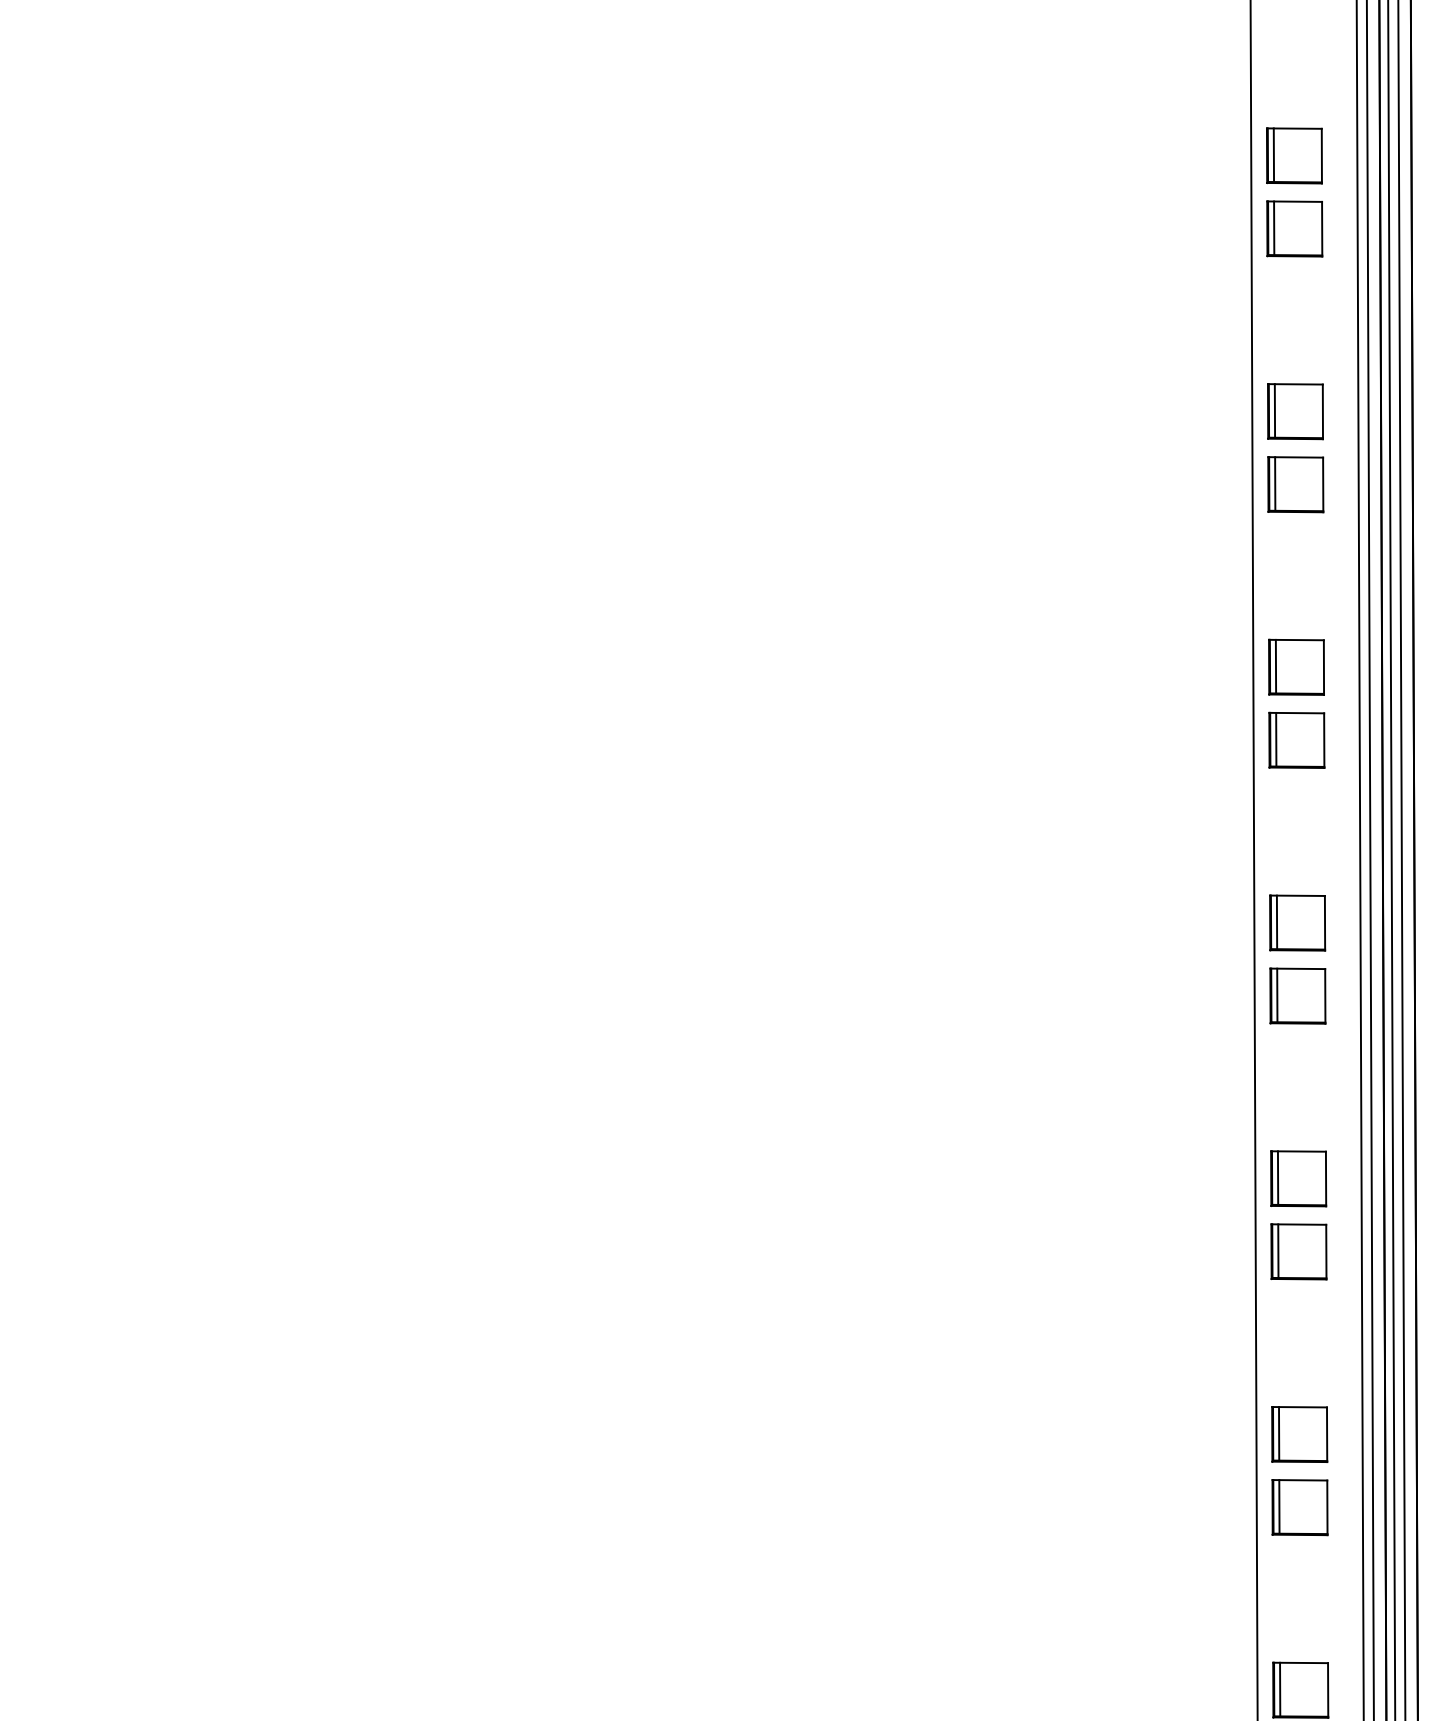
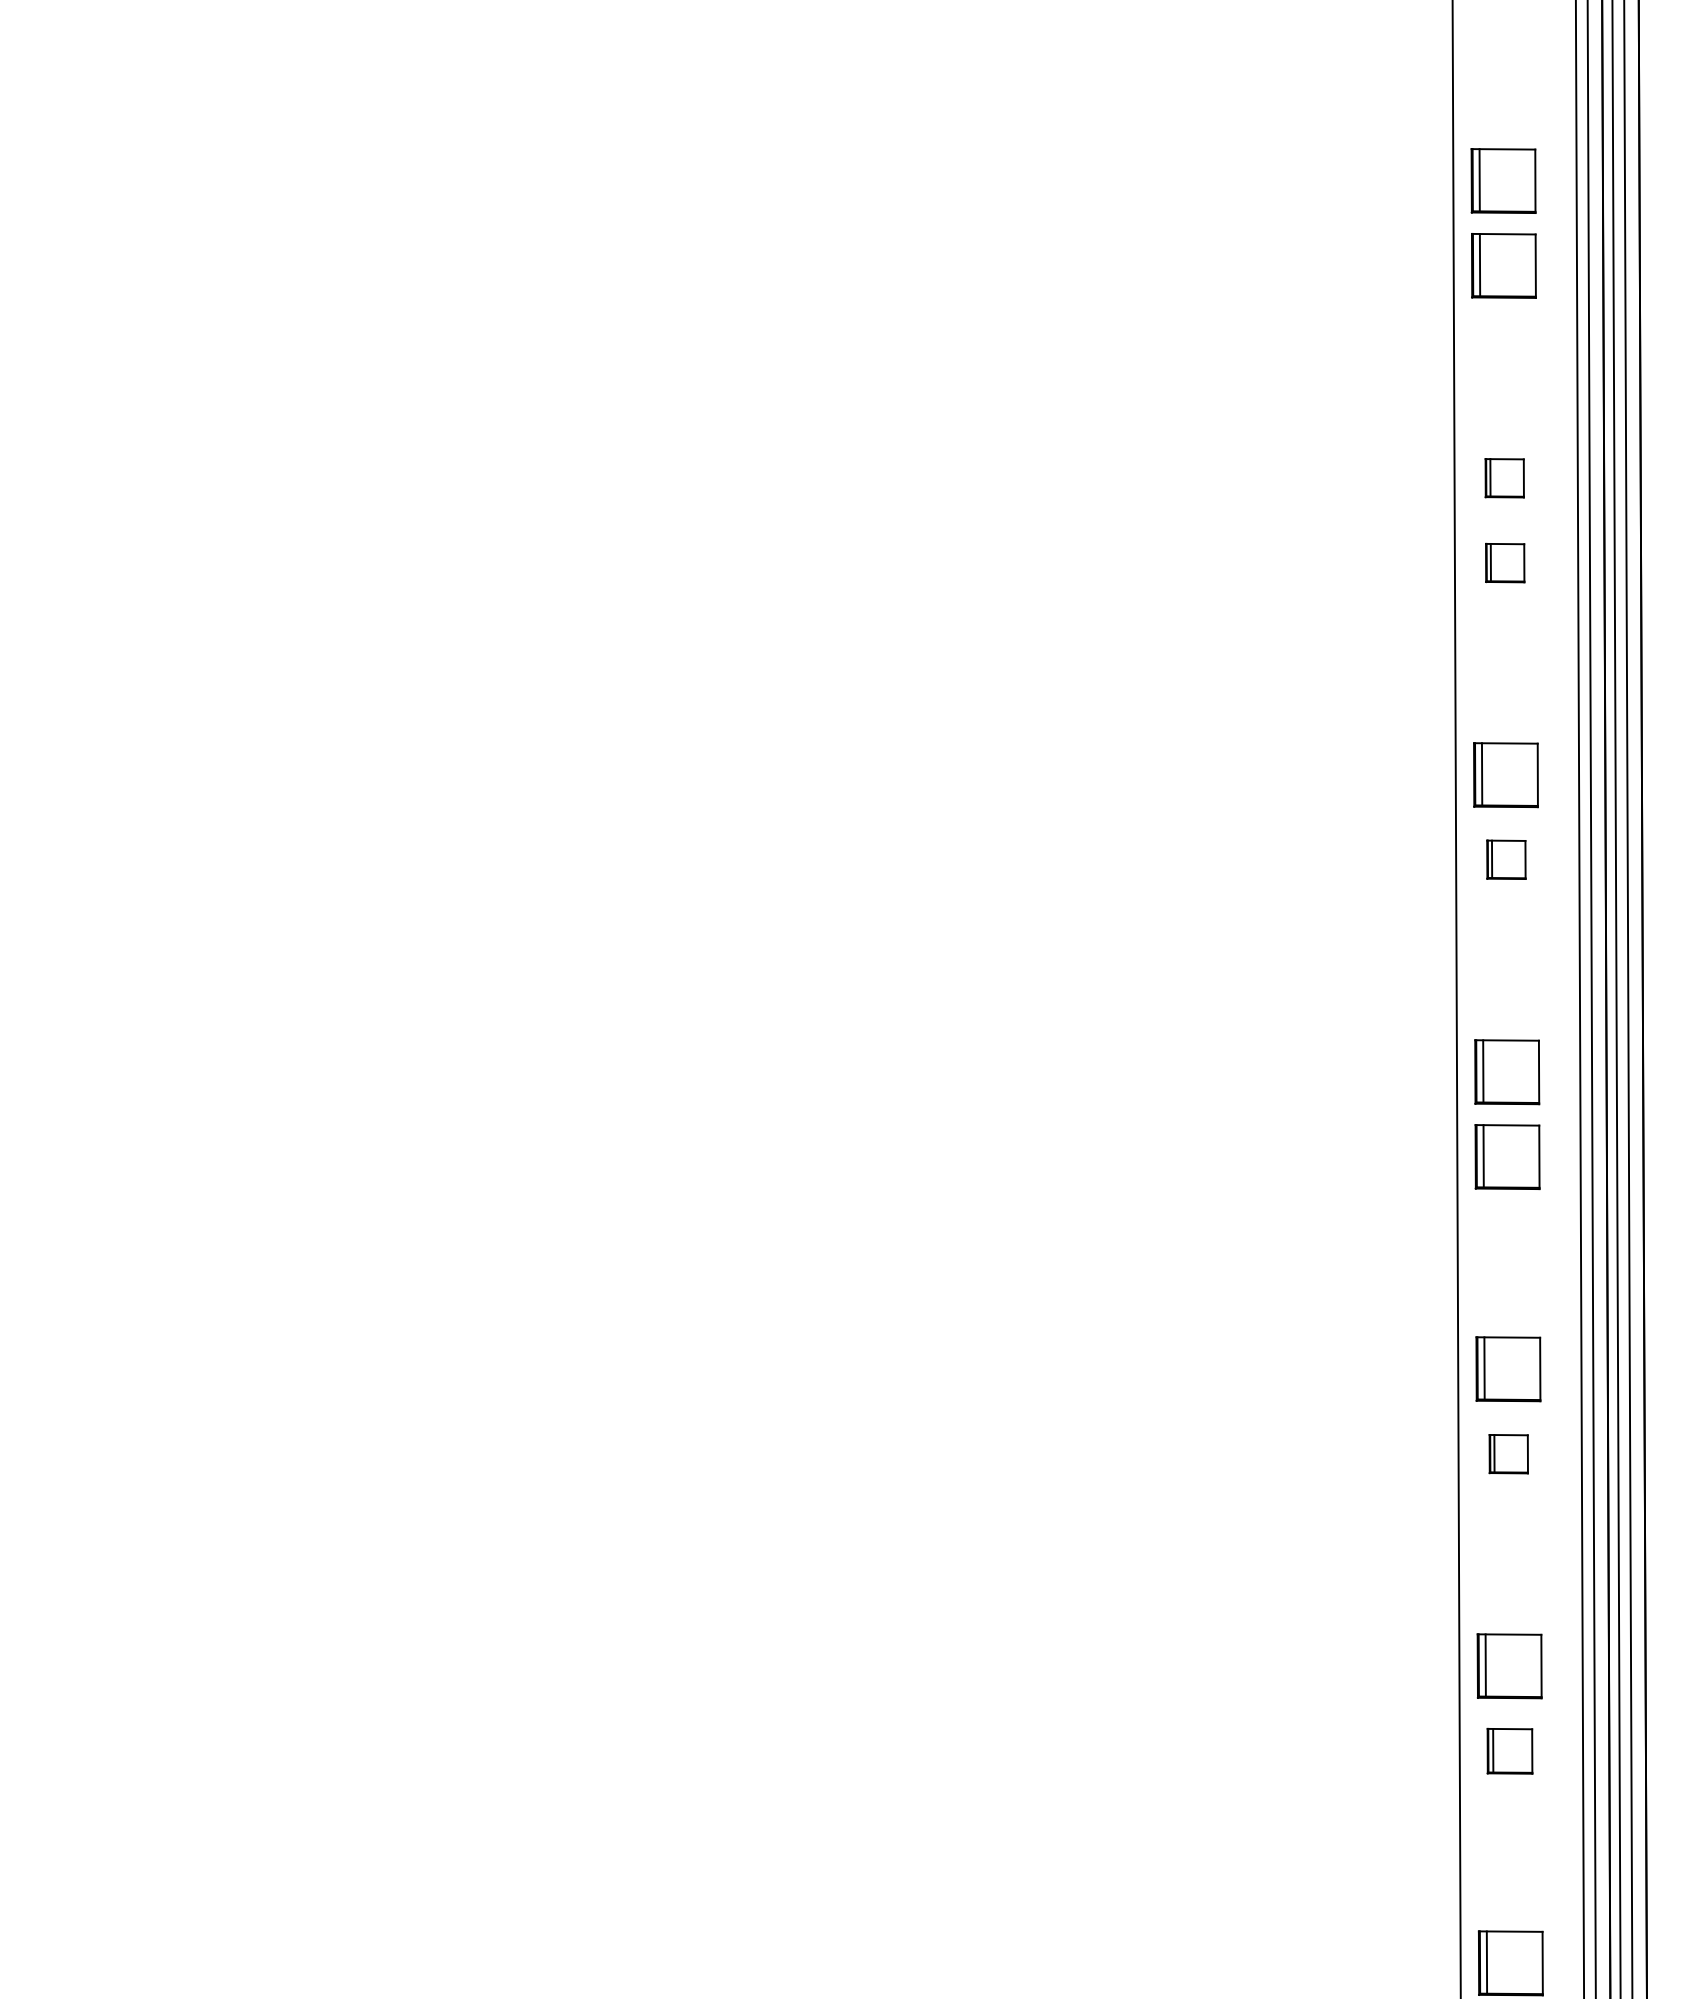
part: (1295, 411) -> (1504, 477), size x0.6
part: (1295, 484) -> (1504, 562), size x0.6
part: (1296, 739) -> (1505, 858), size x0.6
part: (1298, 1251) -> (1508, 1453), size x0.6
part: (1299, 1507) -> (1509, 1751), size x0.7

